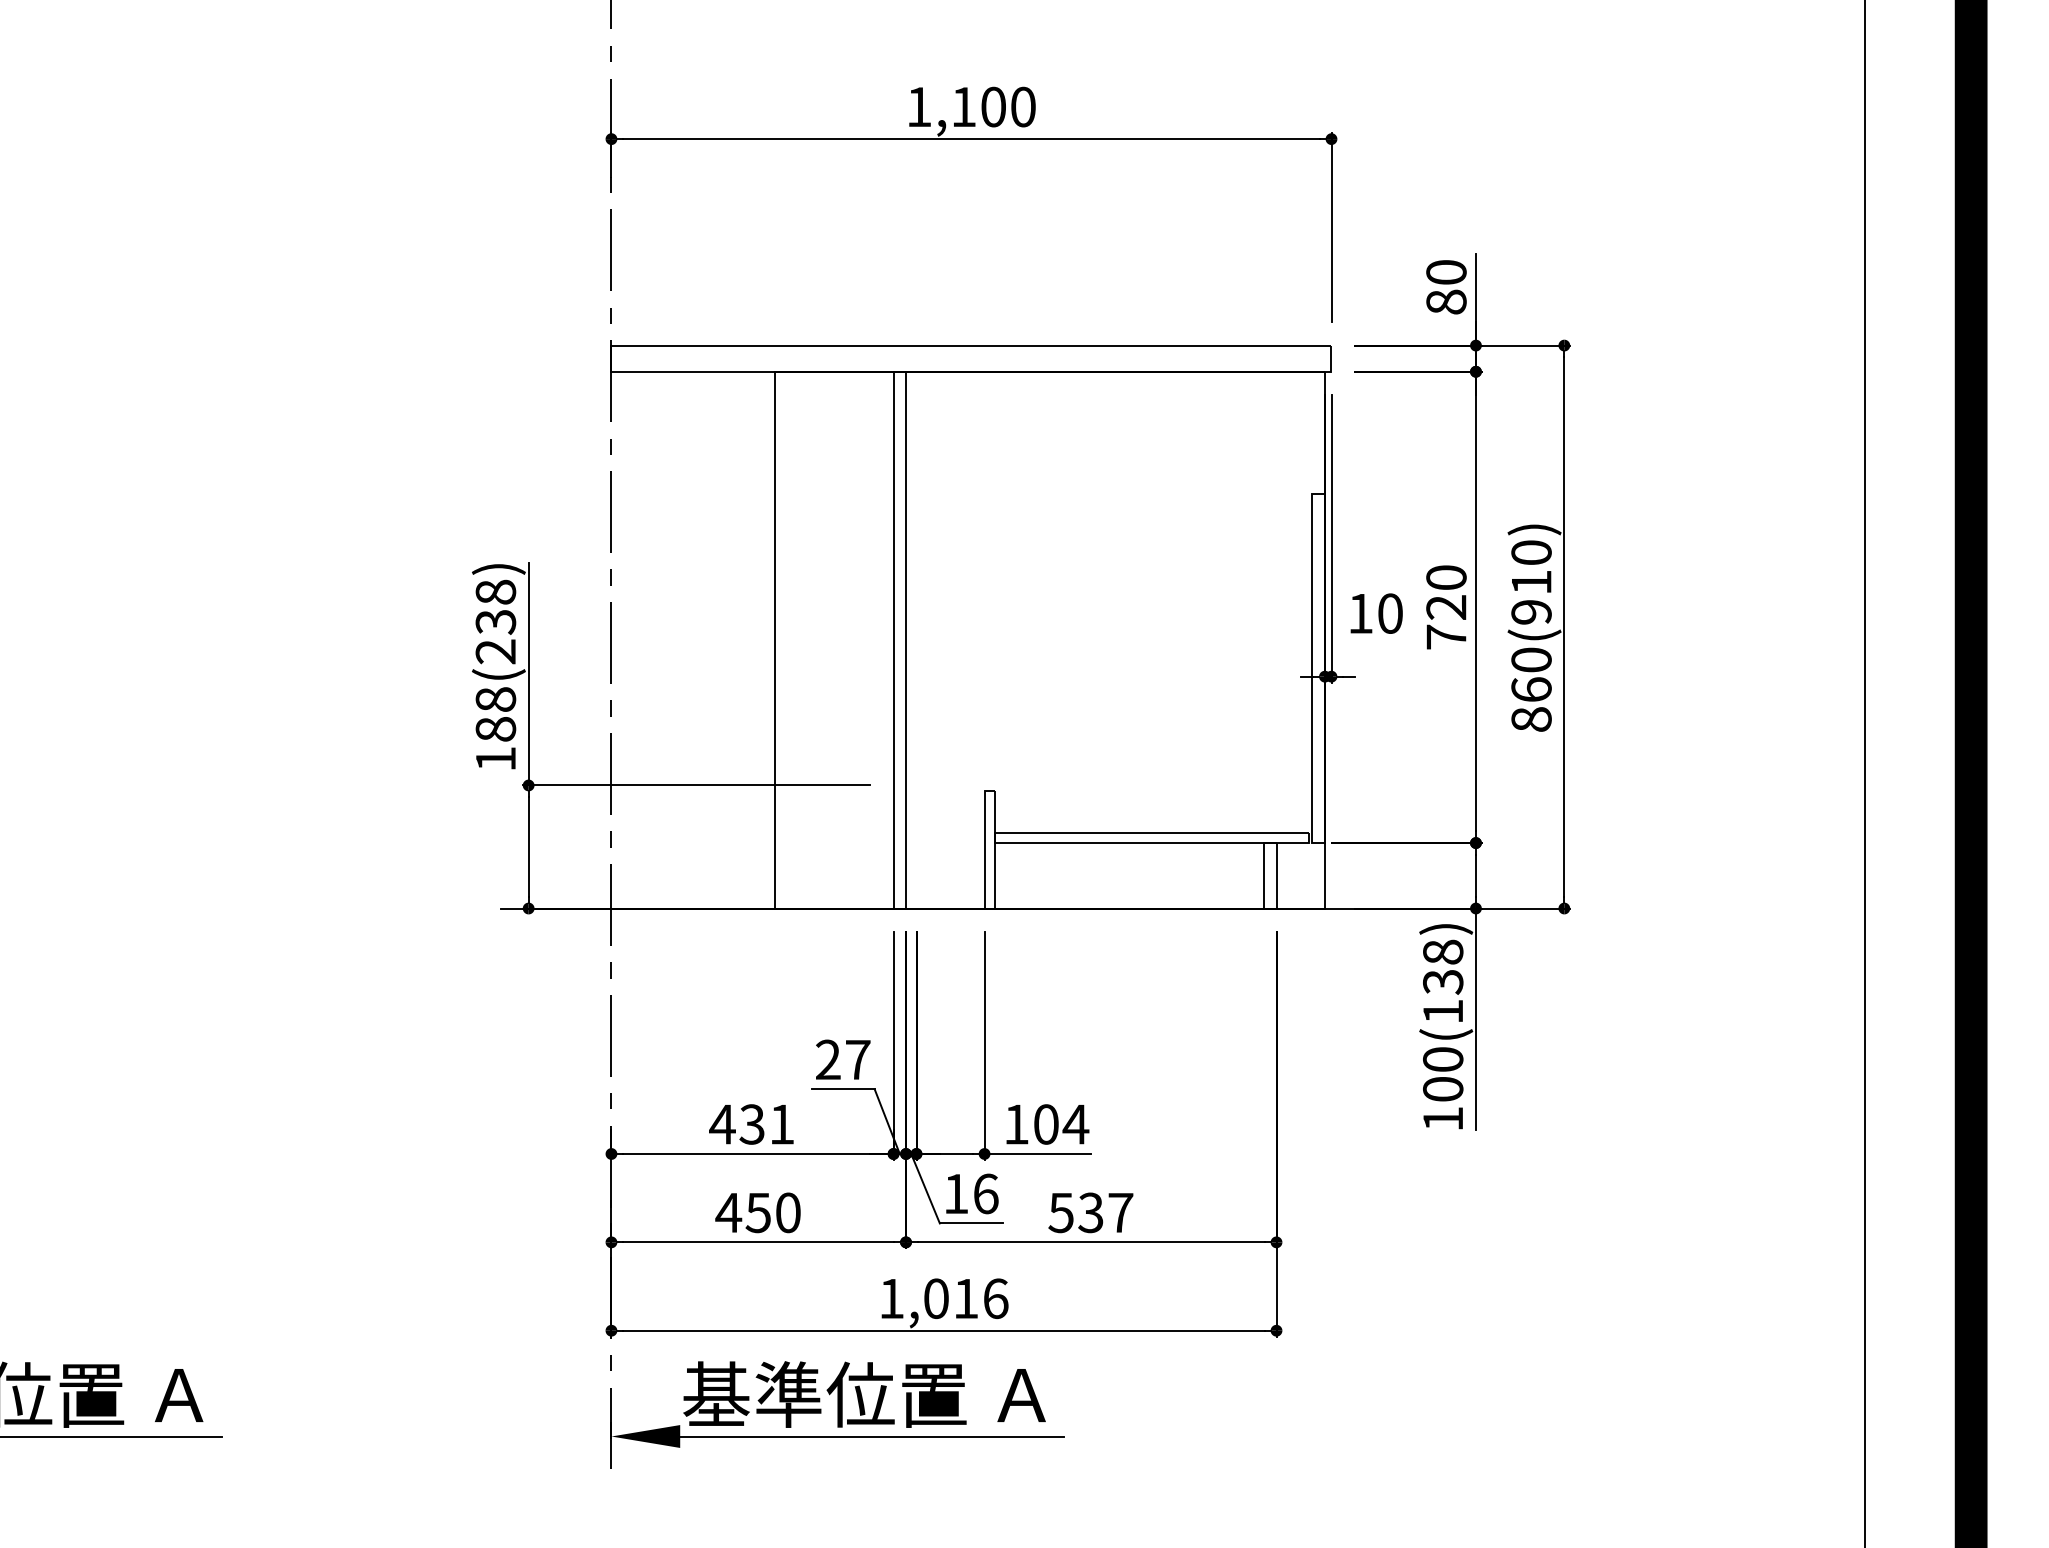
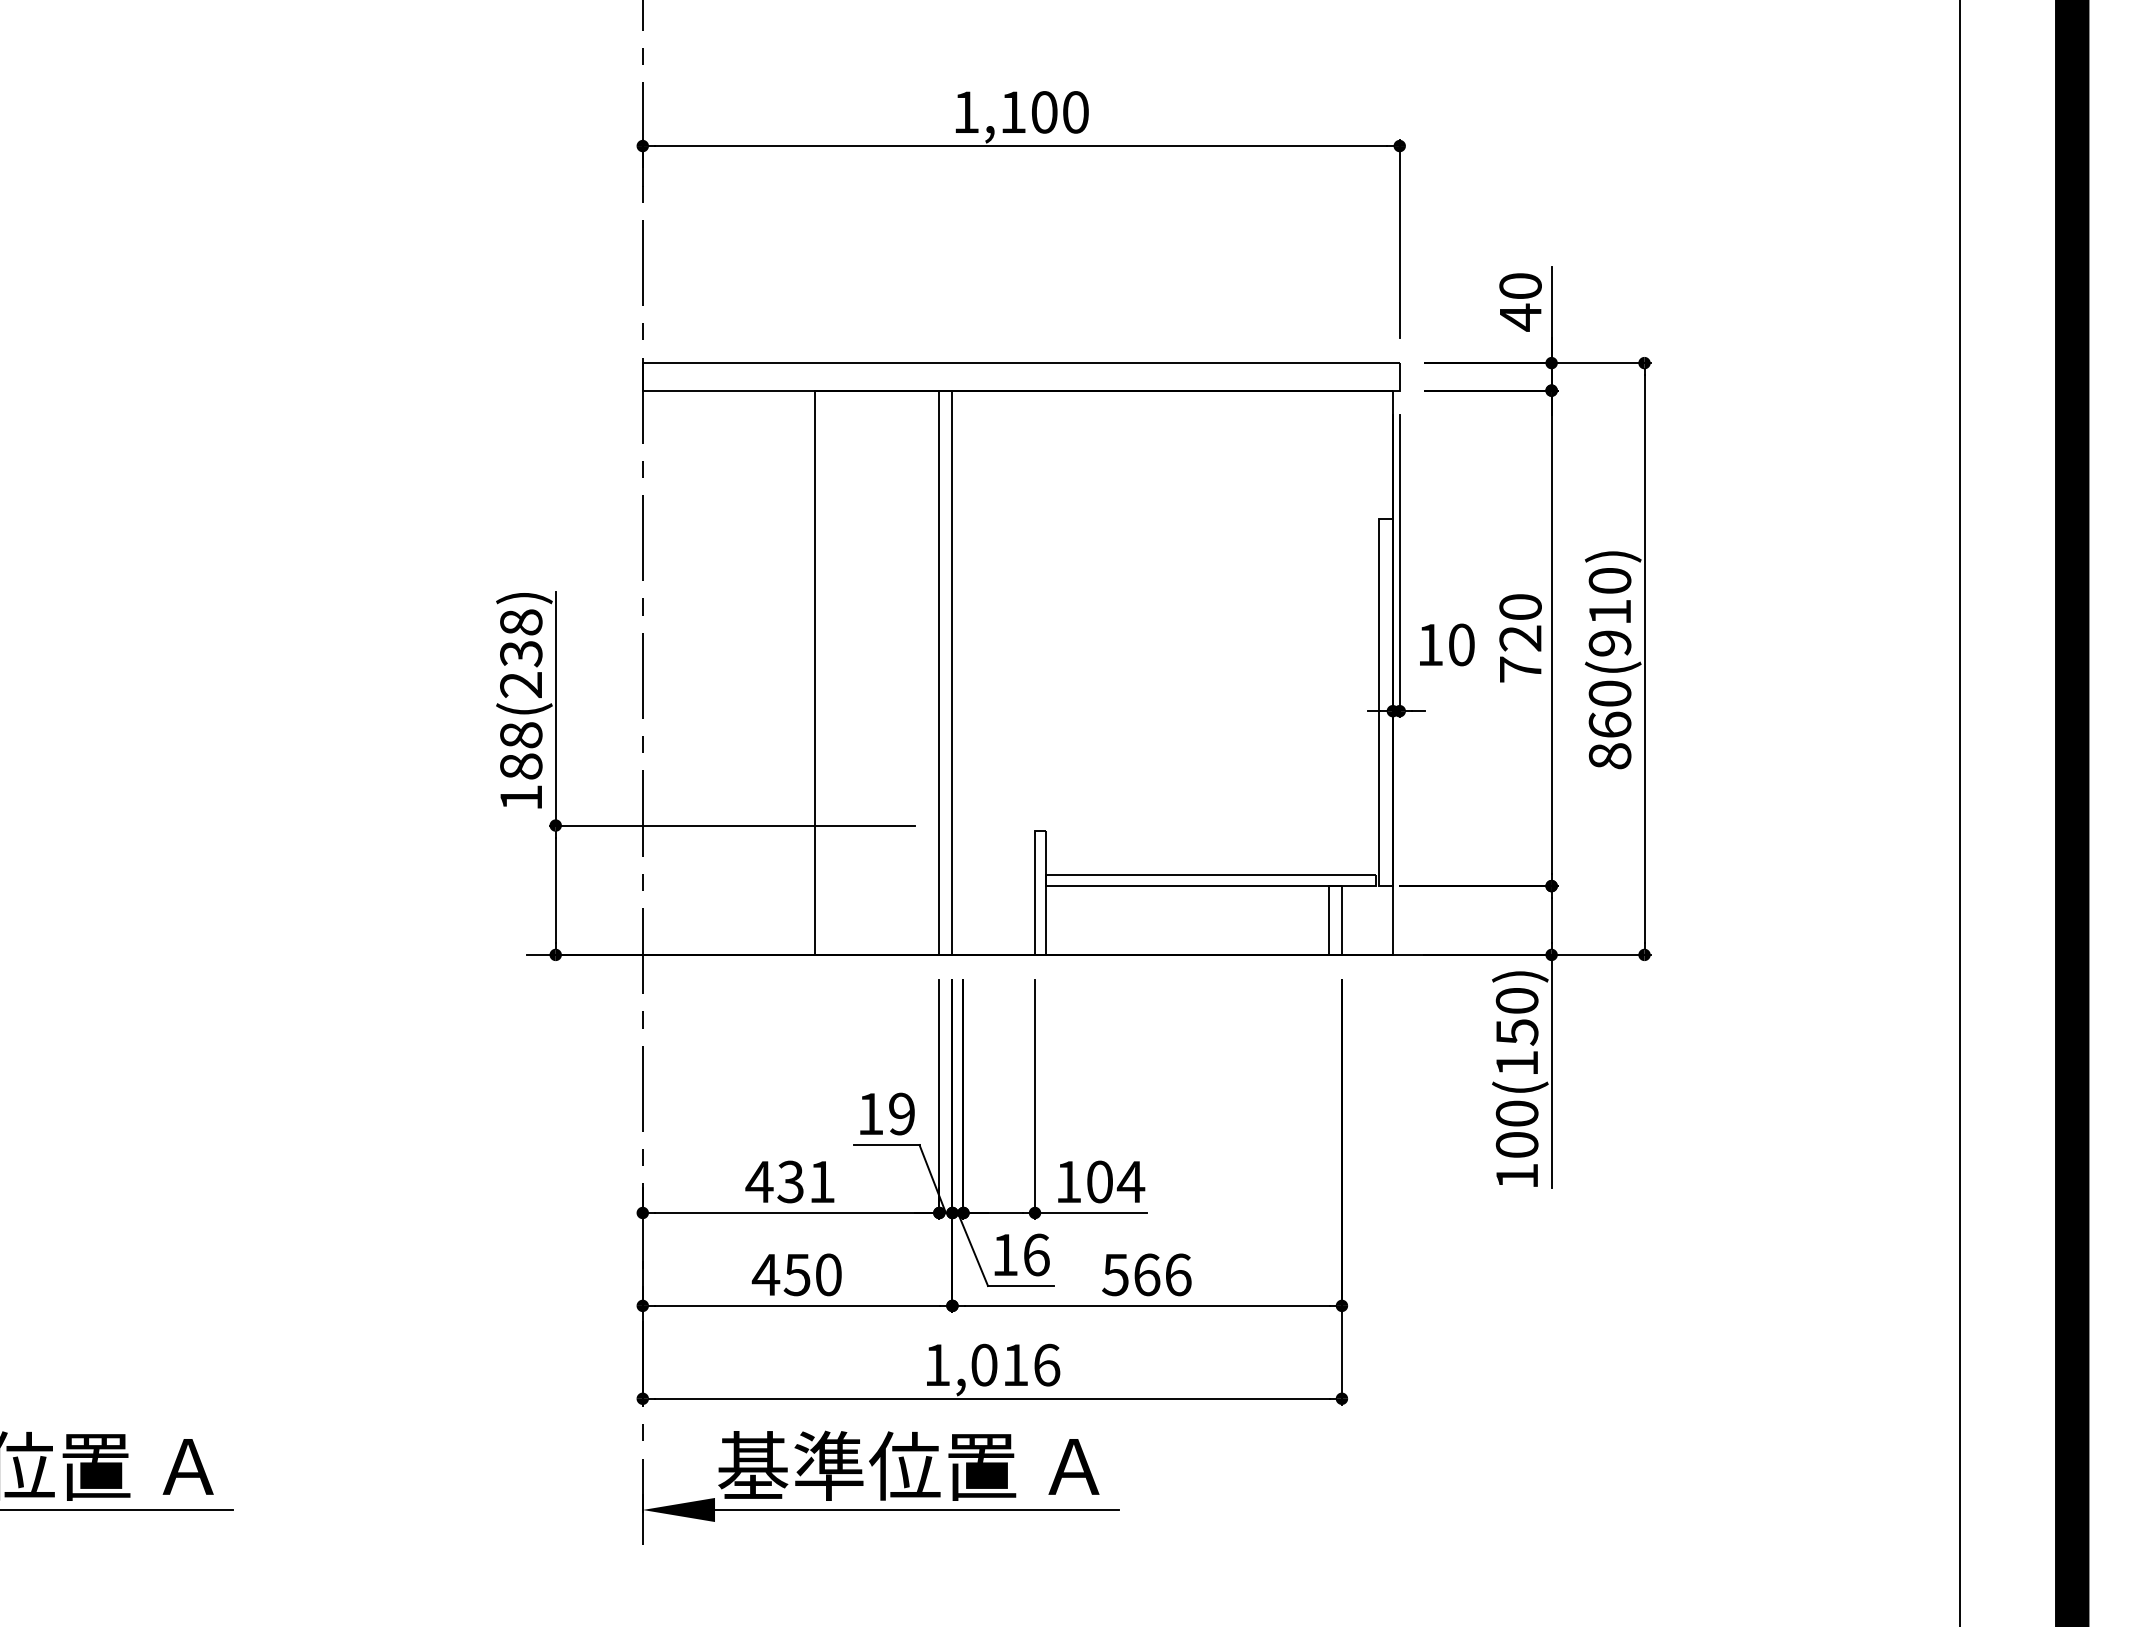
text: (1446, 302) -> (1520, 317), 80 -> 40
text: (1443, 966) -> (1517, 1015), 100(138) -> 100(150)
text: (843, 1059) -> (886, 1113), 27 -> 19
text: (1105, 1212) -> (1162, 1274), 537 -> 566

